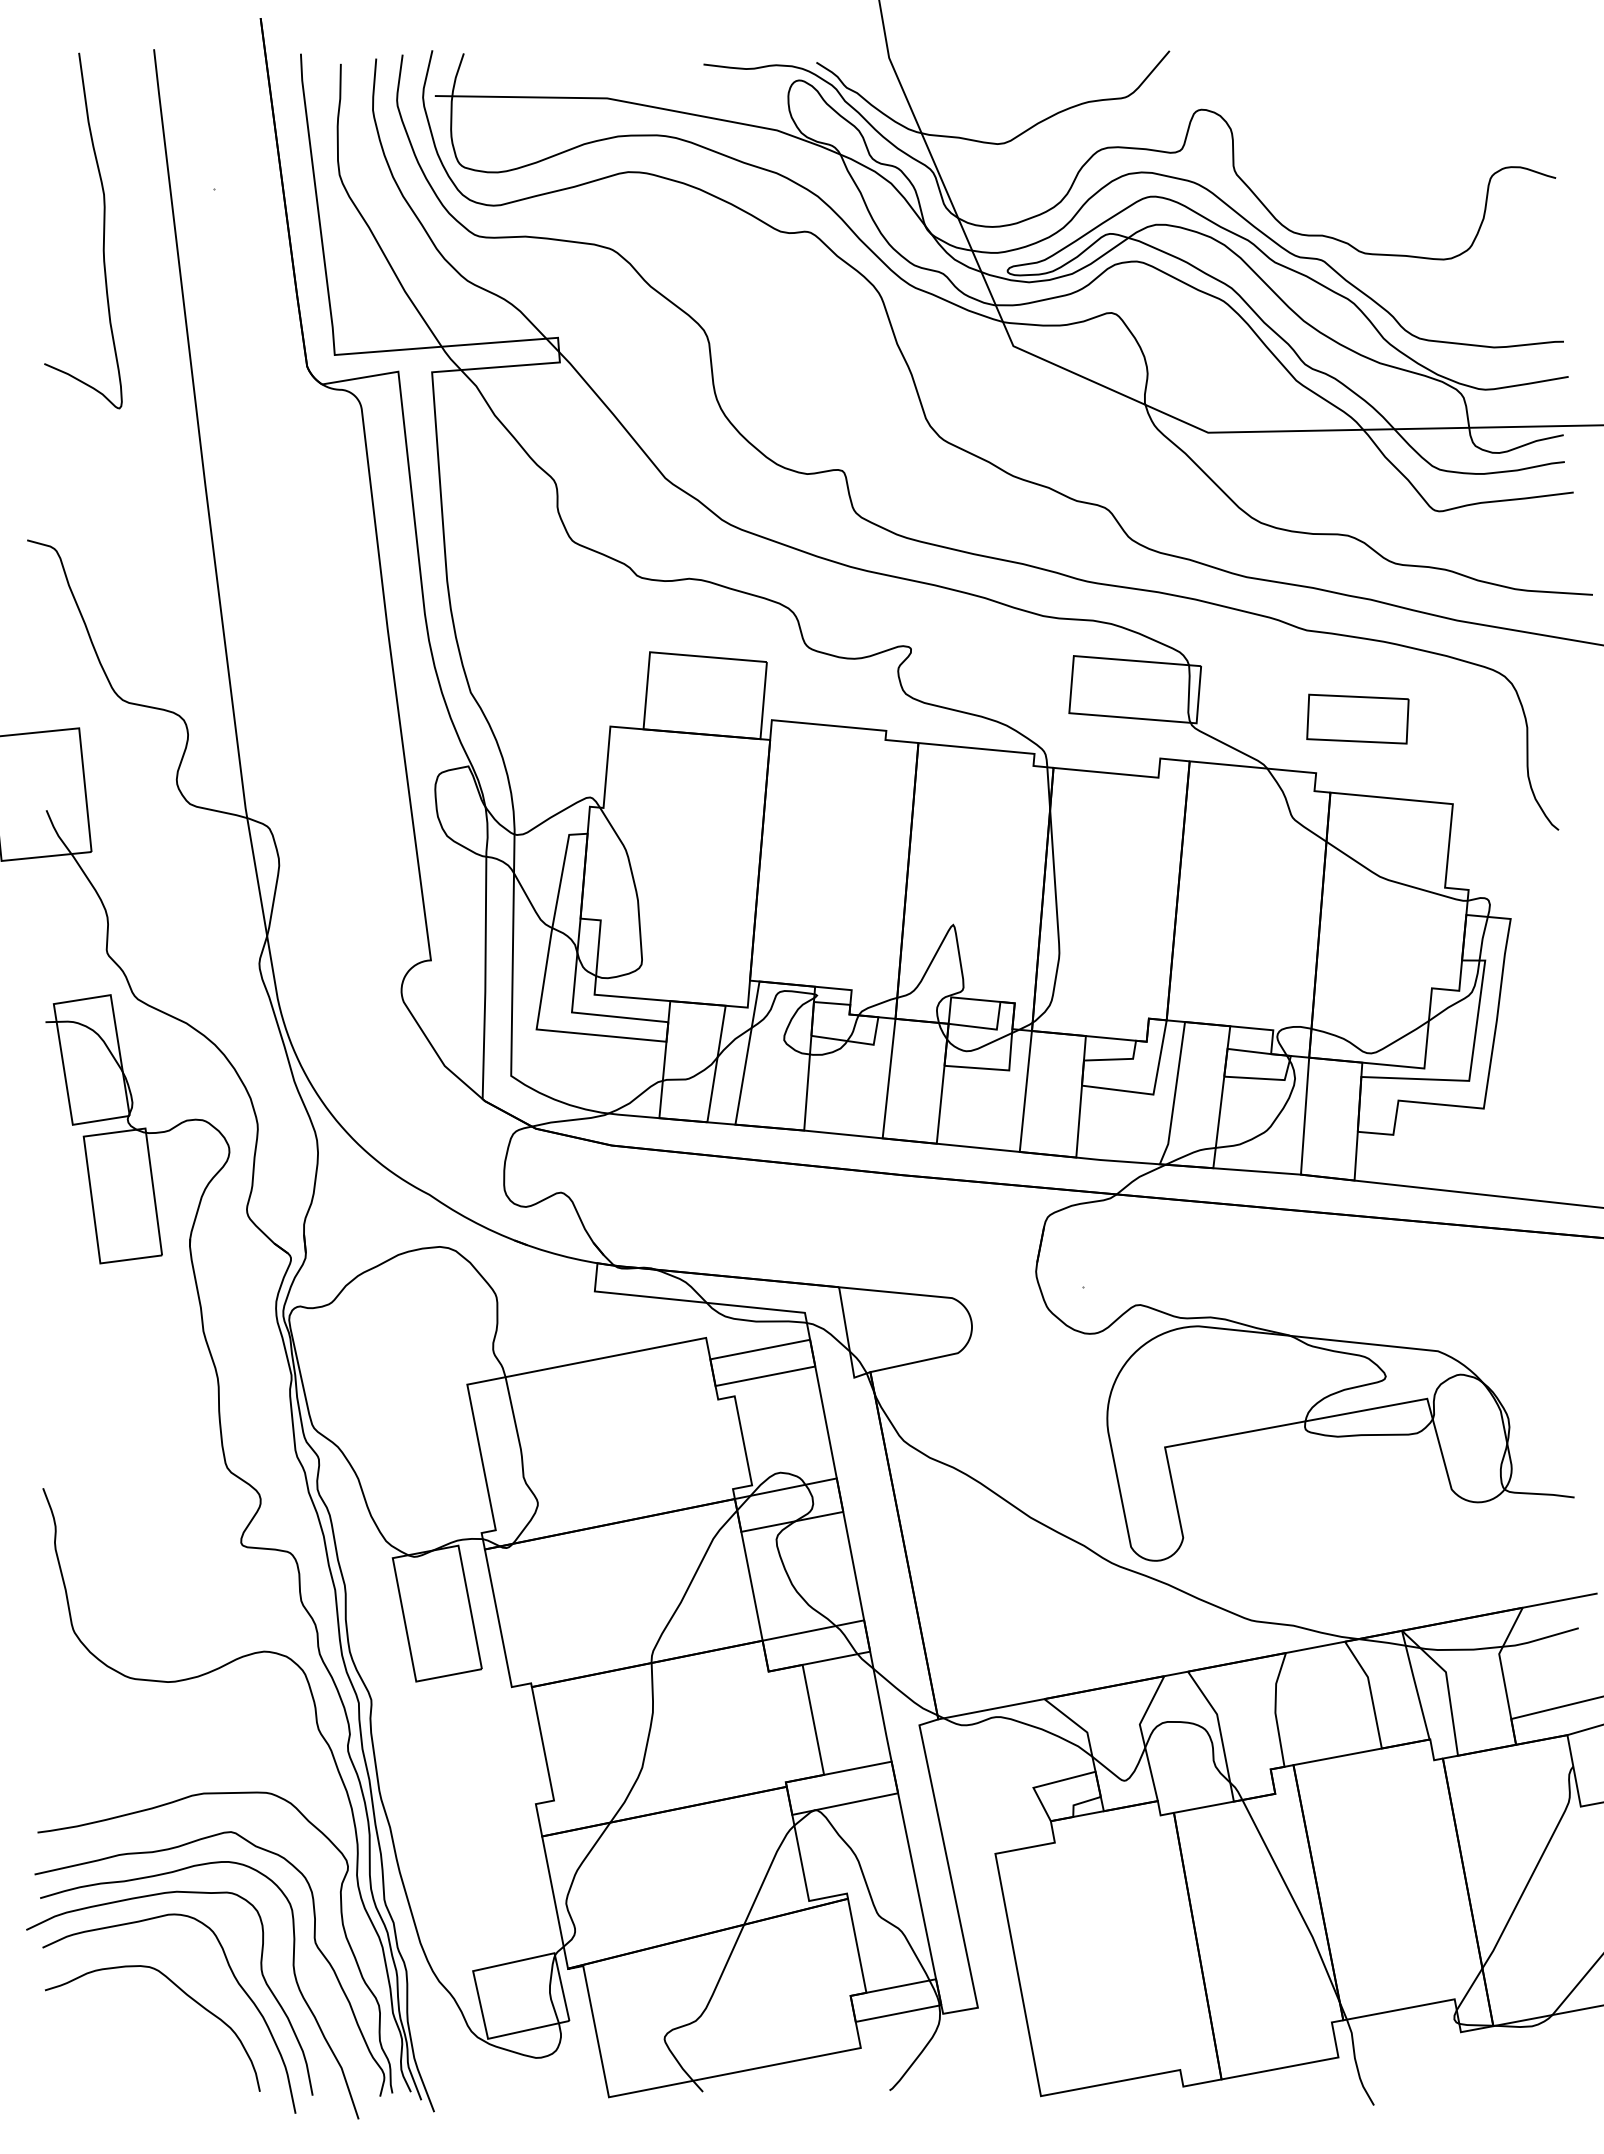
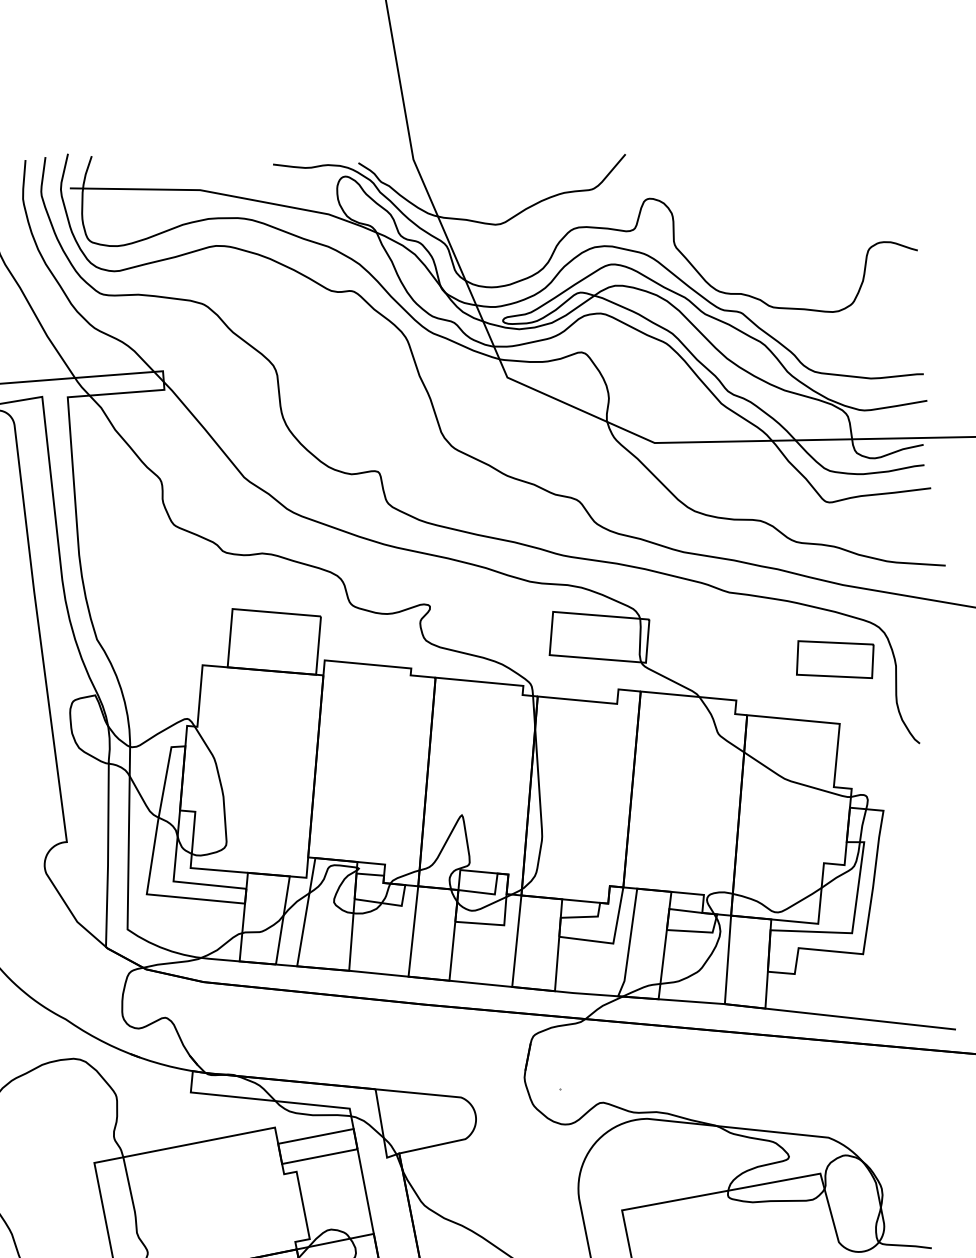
part: (1357, 718) -> (834, 659), moved

